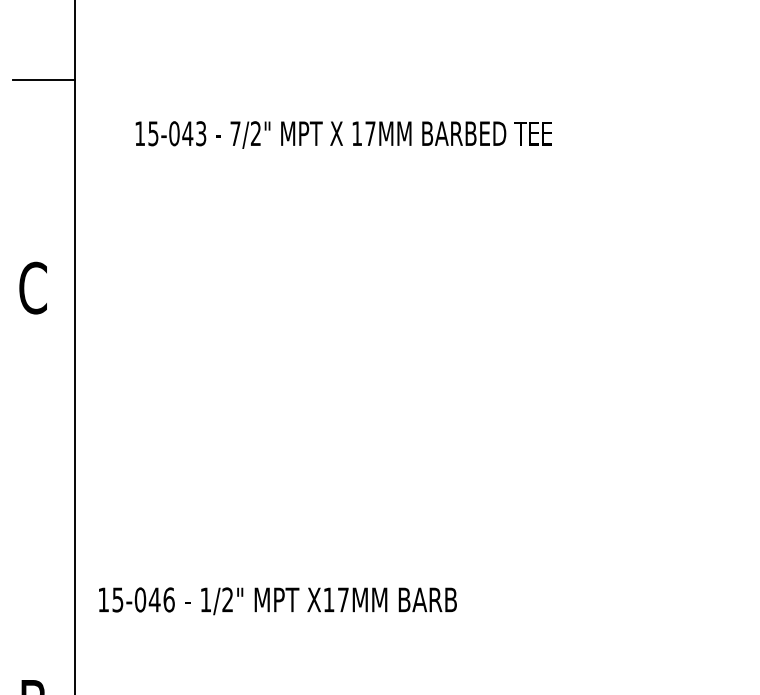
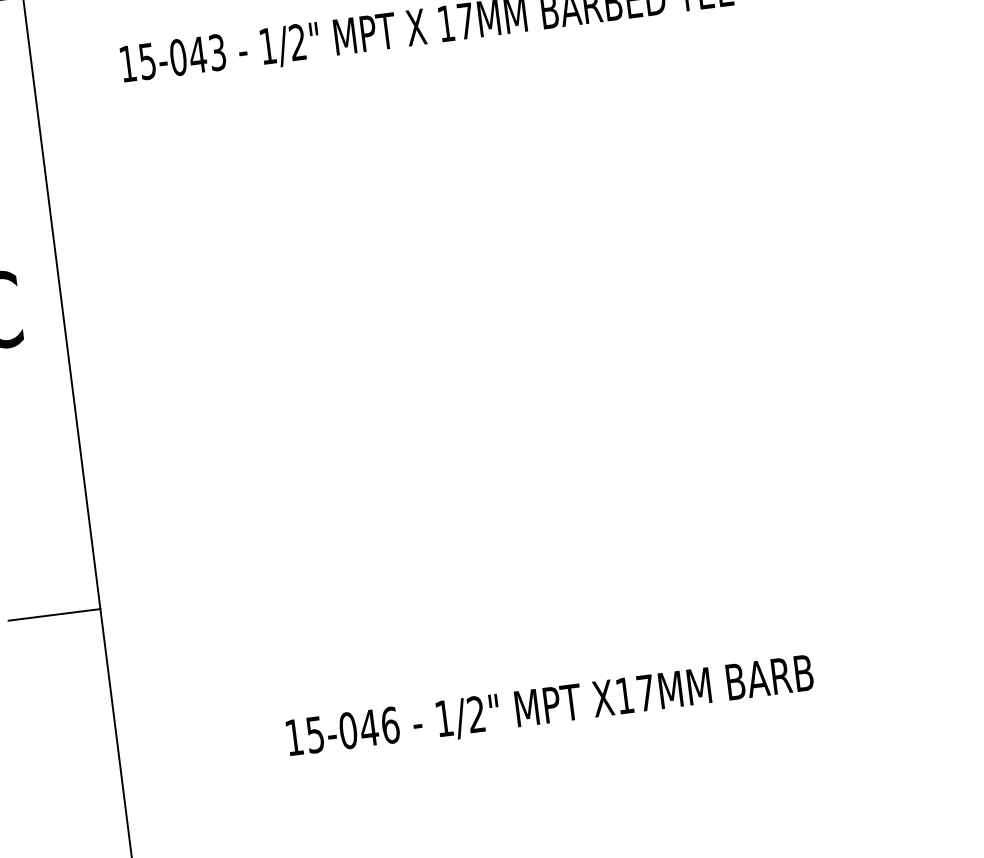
text: (235, 133) -> (267, 45), 7/2" -> 1/2"
line: (43, 497) -> (53, 615), added
text: (277, 601) -> (549, 707), moved

